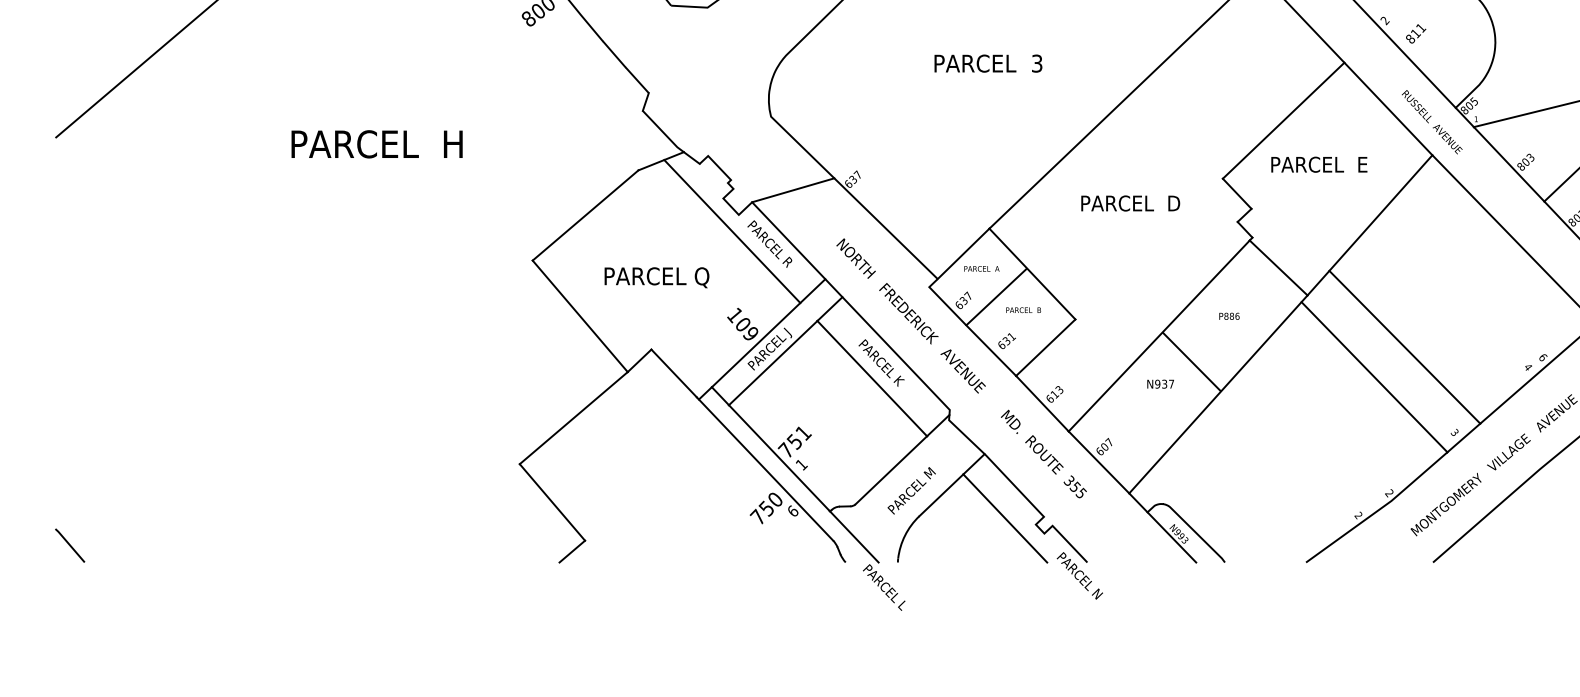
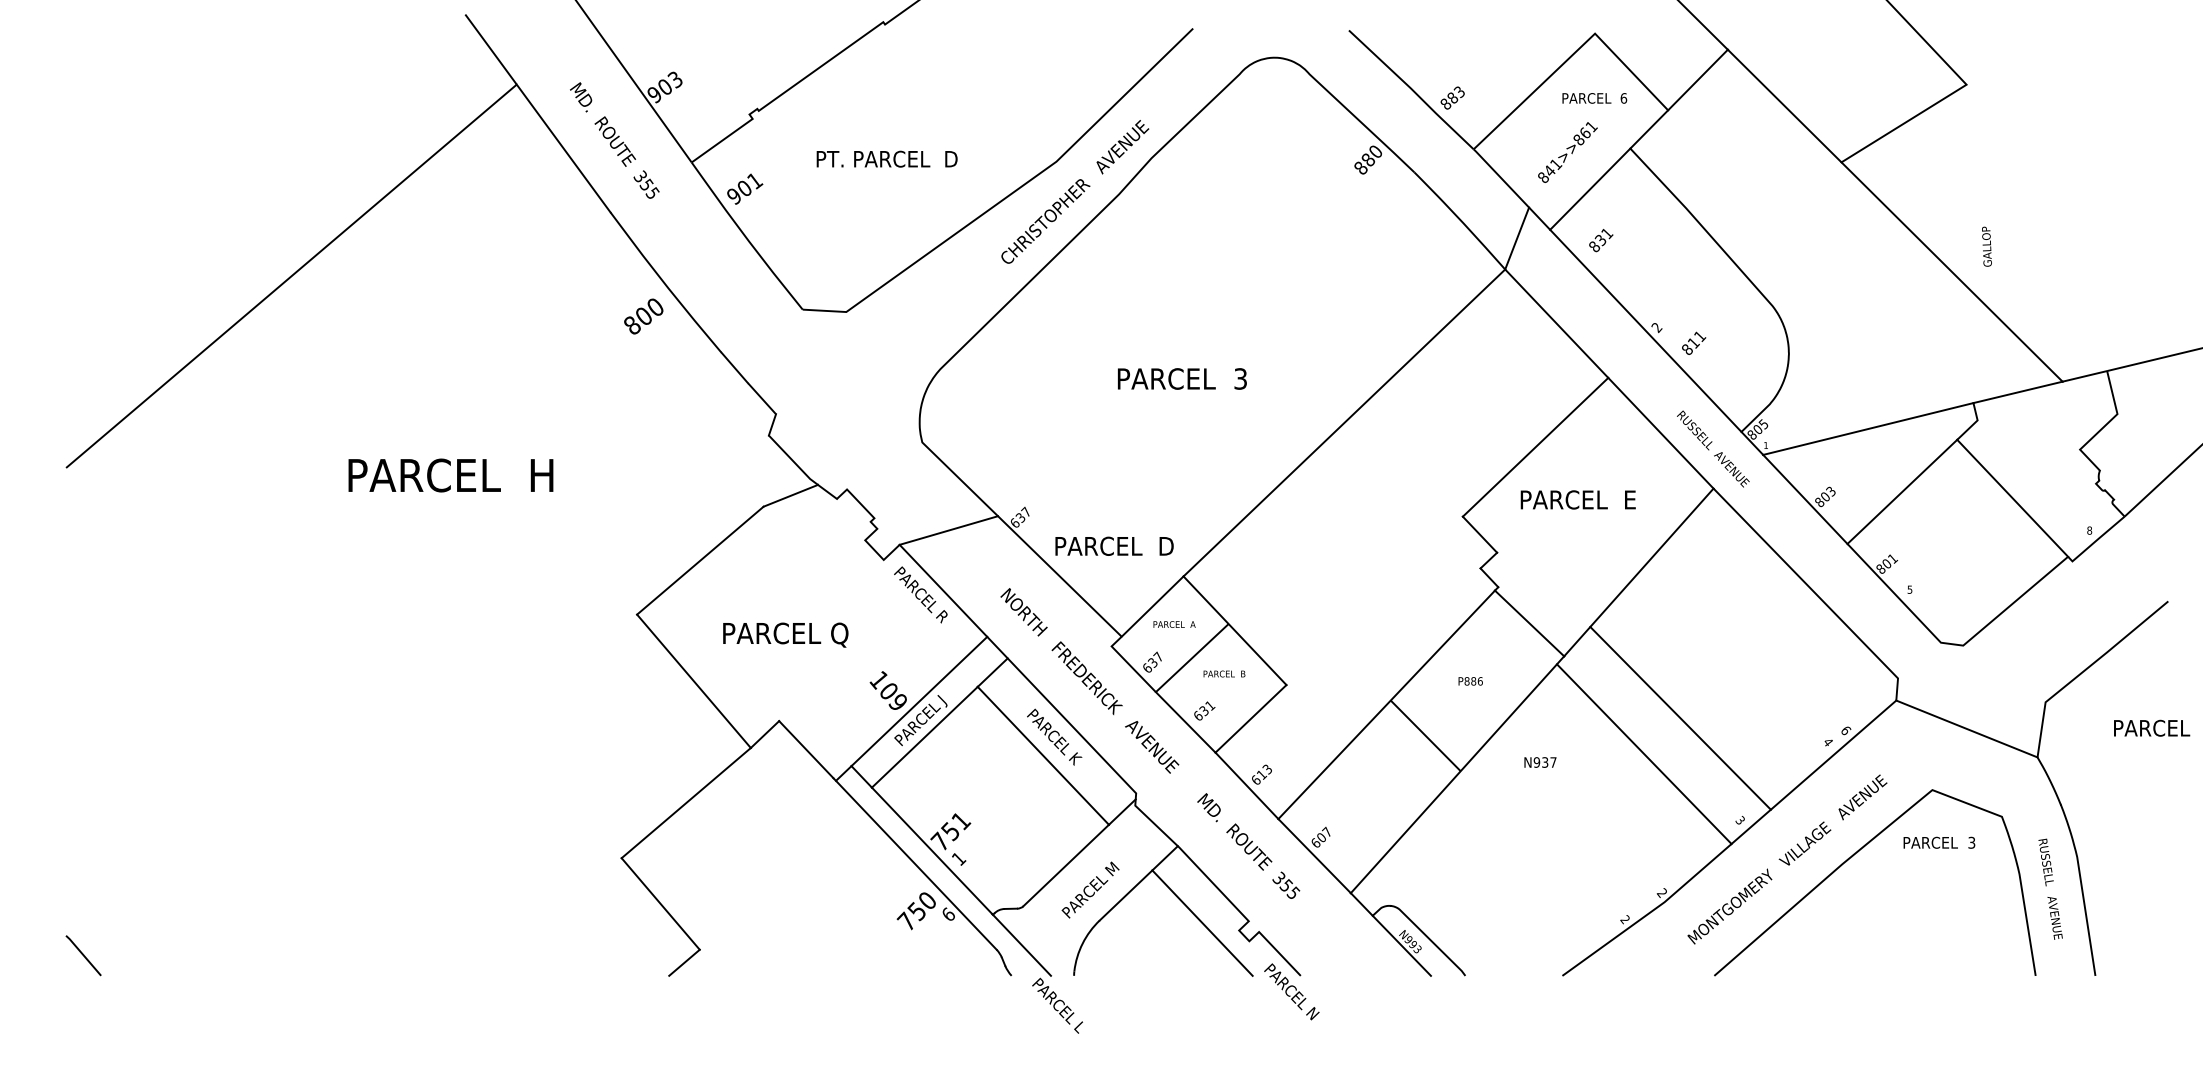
text: (1130, 202) -> (1114, 545), moved
line: (731, 231) -> (875, 579), removed
text: (1160, 384) -> (1540, 762), moved

